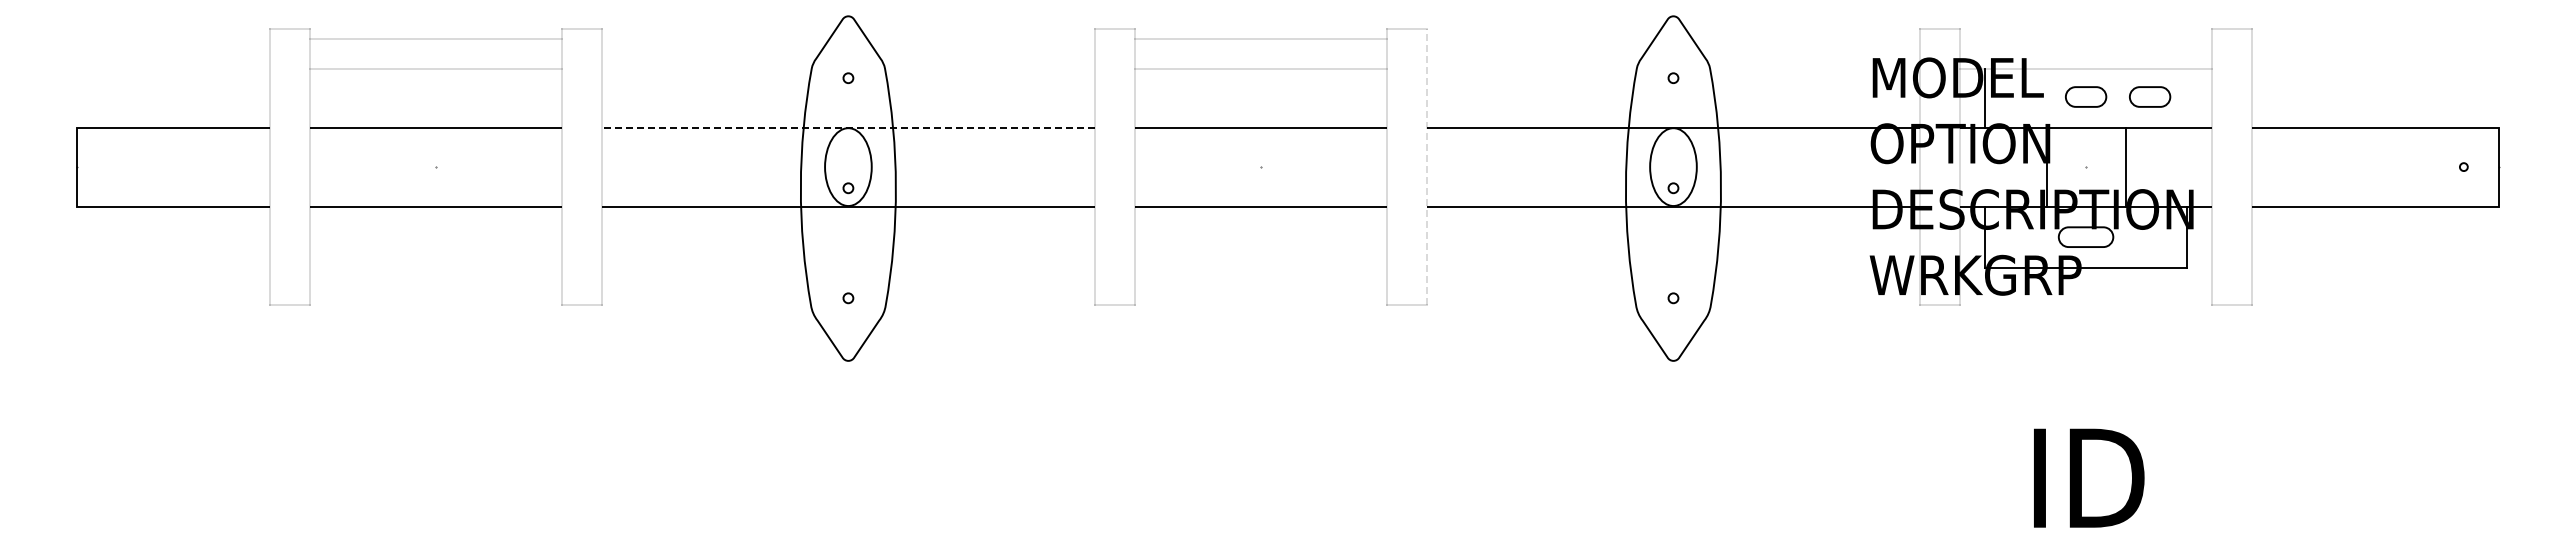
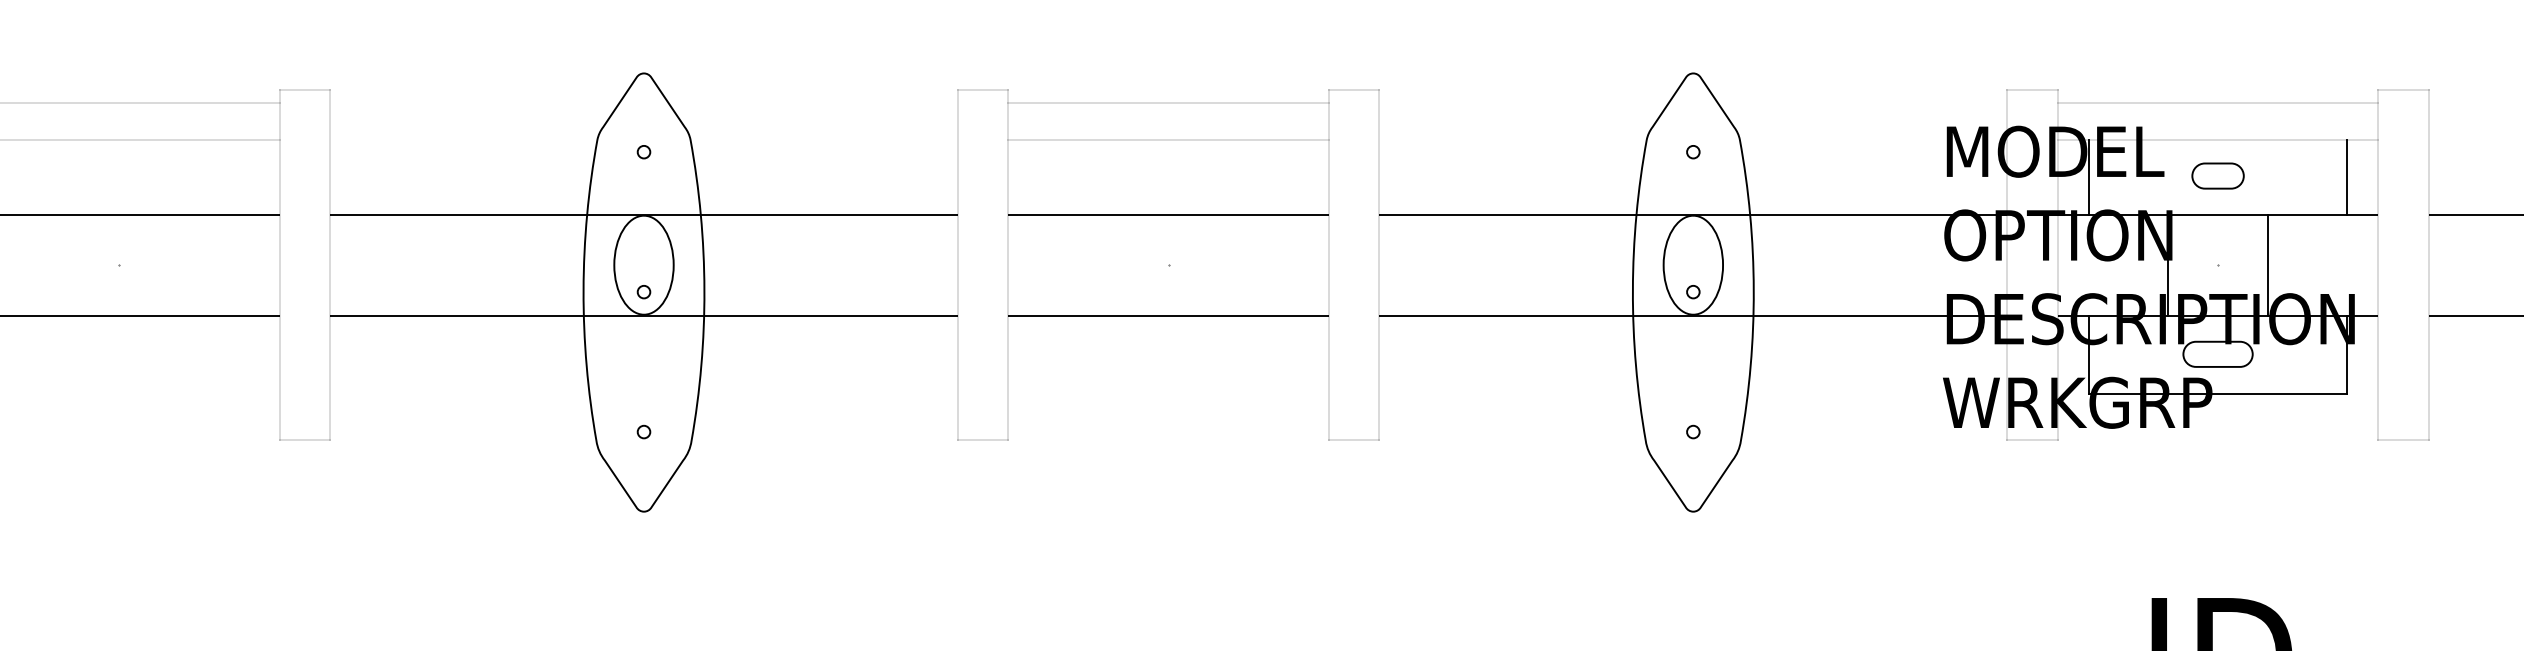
line: (2085, 39) -> (2217, 102), added
part: (2150, 96) -> (2300, 175), removed
line: (2187, 98) -> (2347, 177), added
line: (848, 127) -> (644, 214), dashed -> solid
line: (1426, 167) -> (1379, 265), dashed -> solid

